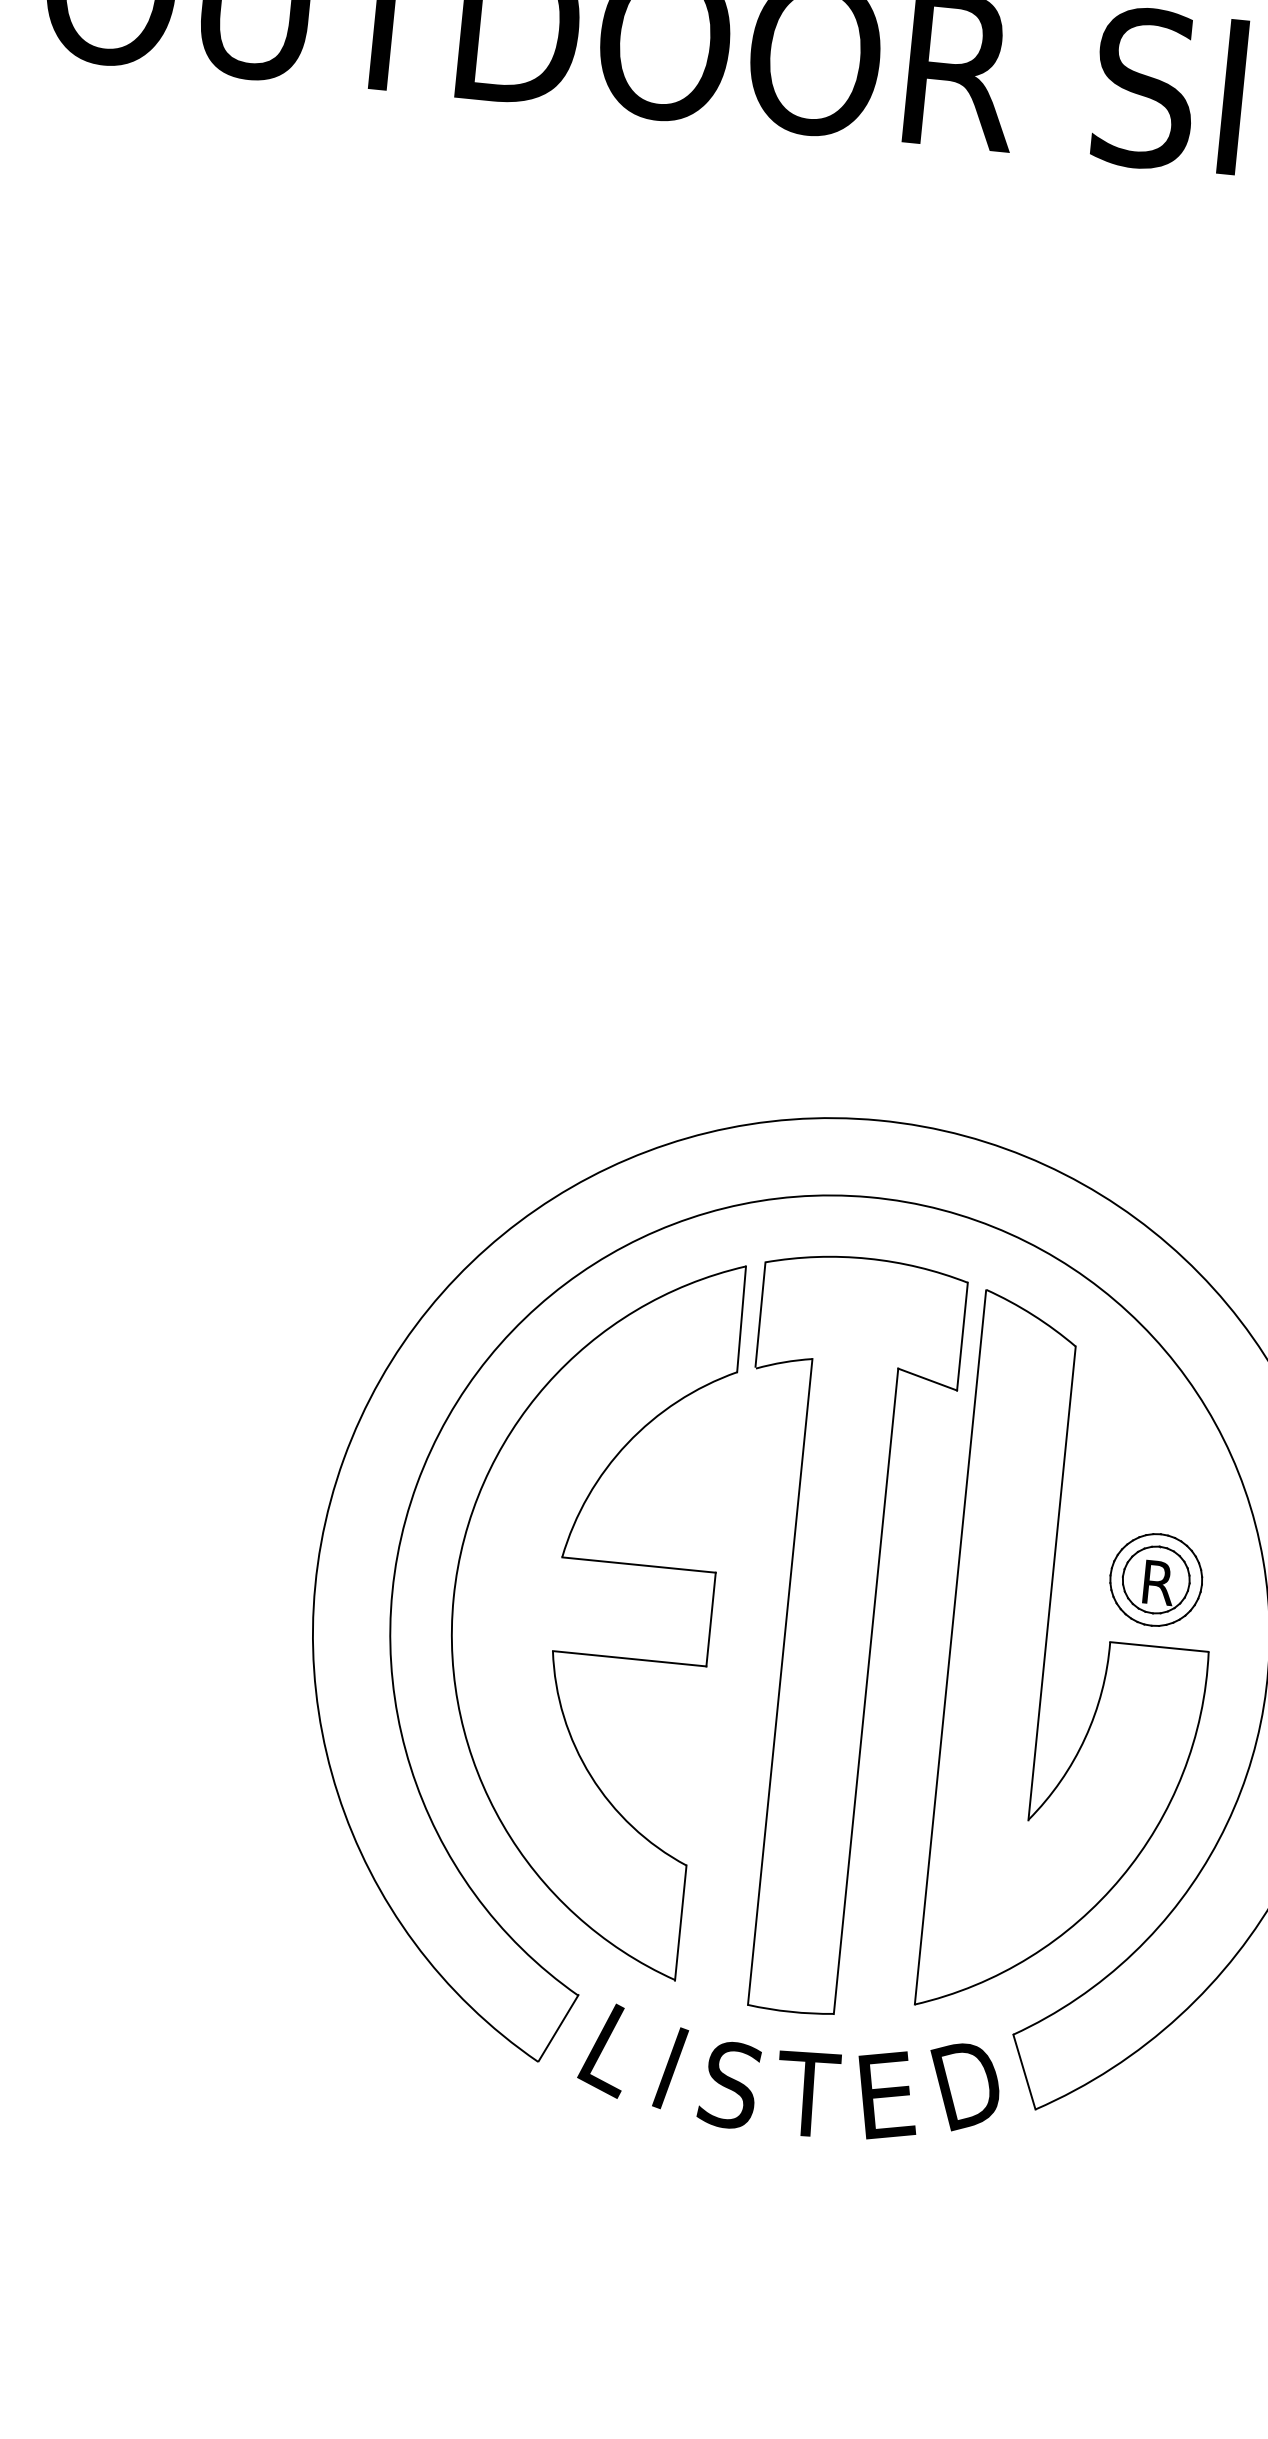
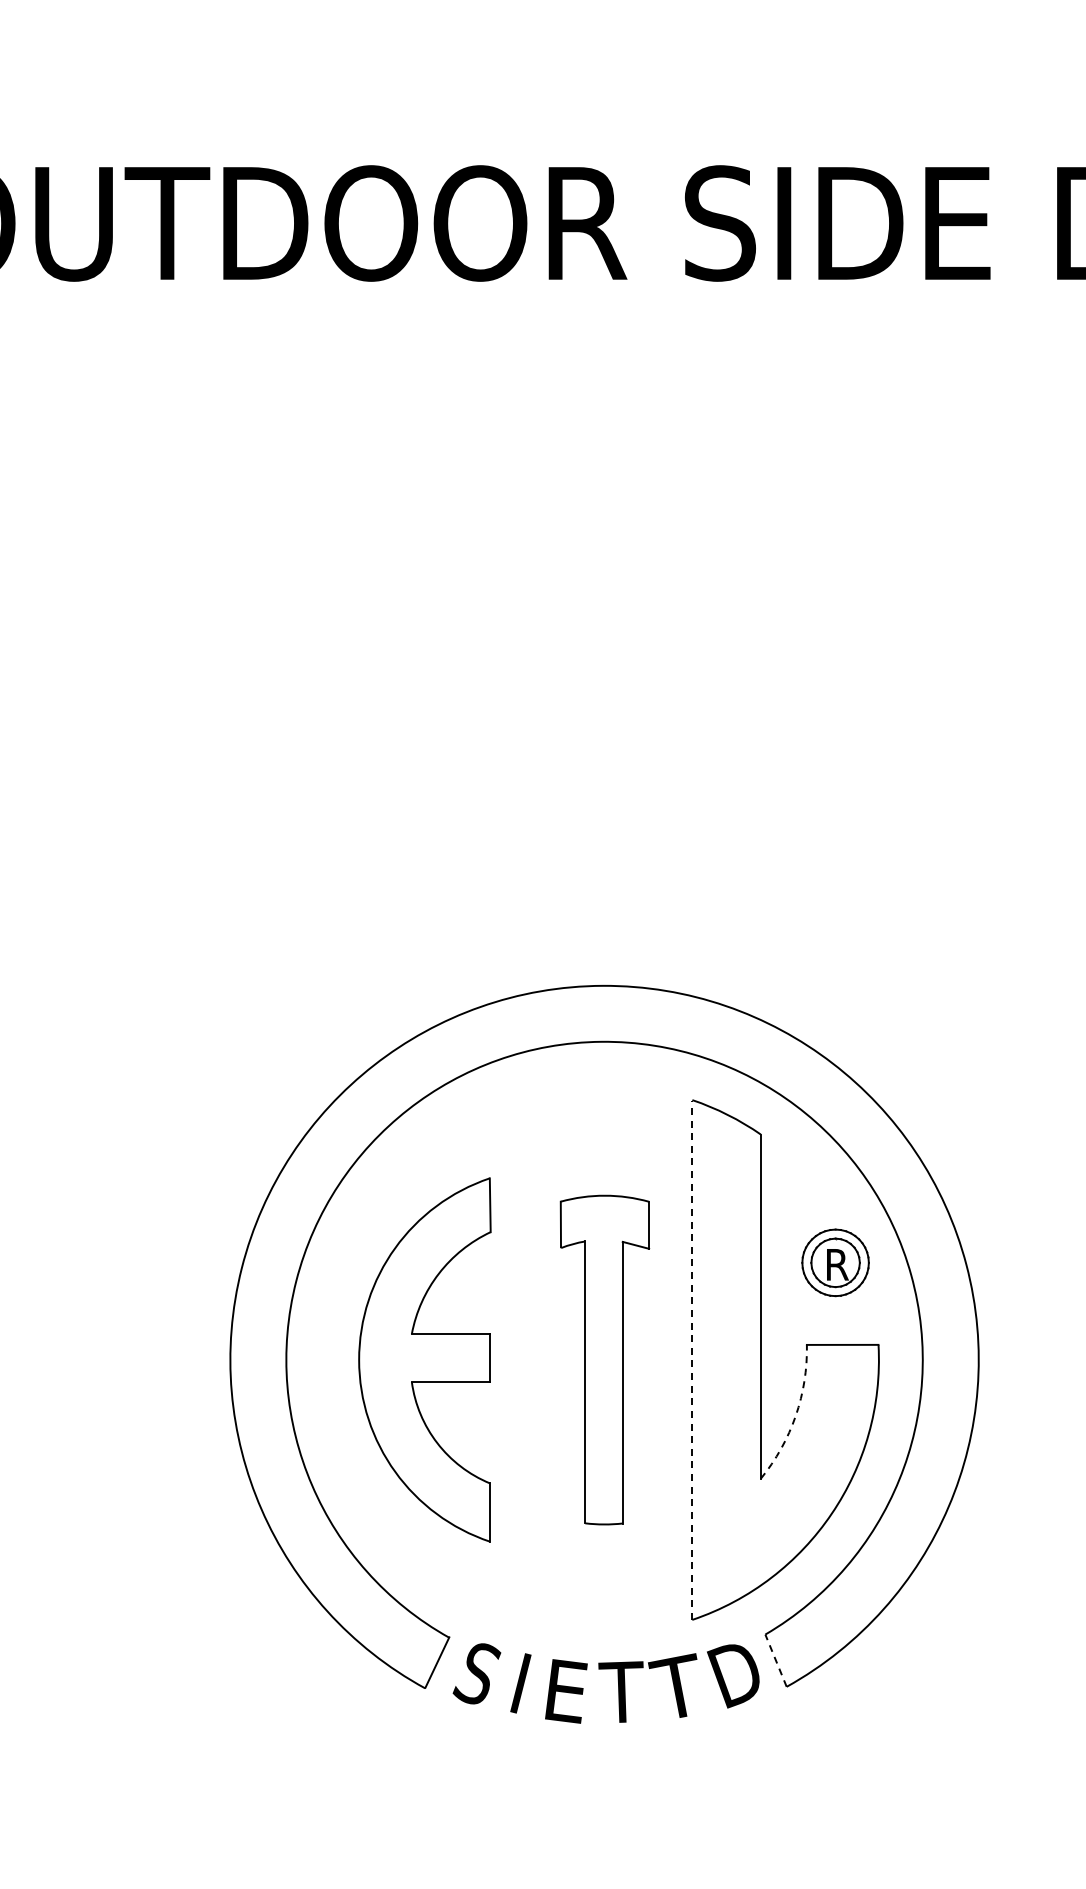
part: (1156, 1579) -> (835, 1262), moved
part: (582, 1609) -> (424, 1359), size x0.7
part: (829, 1634) -> (604, 1359), size x0.6
line: (950, 1647) -> (692, 1360), solid -> dashed
arc: (1084, 1737) -> (795, 1415), solid -> dashed
text: (610, 2049) -> (476, 1674), L -> S
line: (1023, 2071) -> (775, 1660), solid -> dashed
text: (730, 2085) -> (565, 1691), S -> E
text: (882, 2093) -> (675, 1686), E -> T

